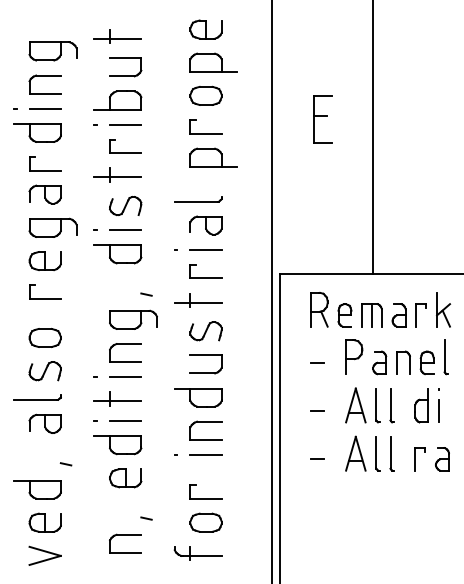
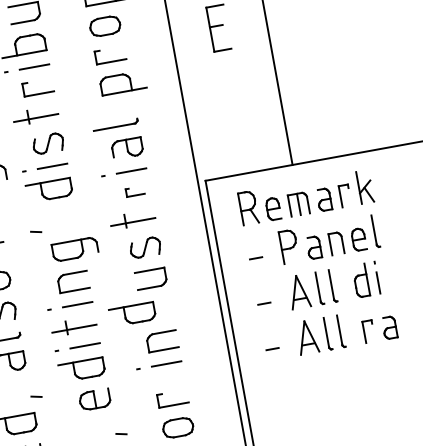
part: (205, 271) -> (134, 191), size x0.6
line: (146, 294) -> (36, 231), moved
part: (198, 397) -> (132, 314), moved

